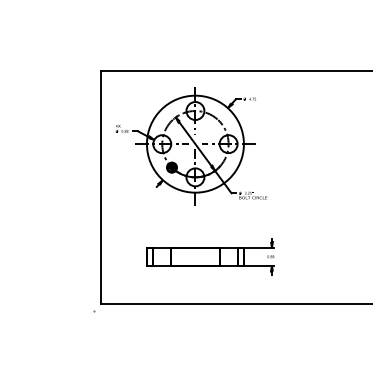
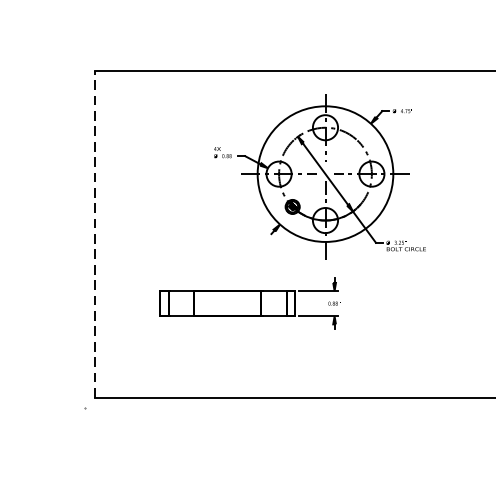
part: (190, 146) -> (318, 177), moved
line: (100, 187) -> (94, 234), solid -> dashed
part: (210, 256) -> (248, 303), moved

